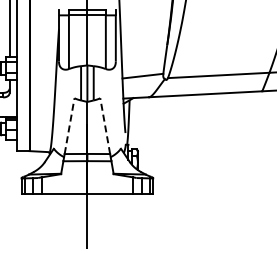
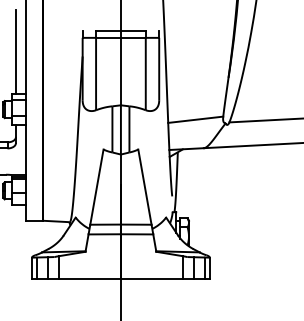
line: (69, 125) -> (96, 186), dashed -> solid
line: (105, 125) -> (145, 186), dashed -> solid

